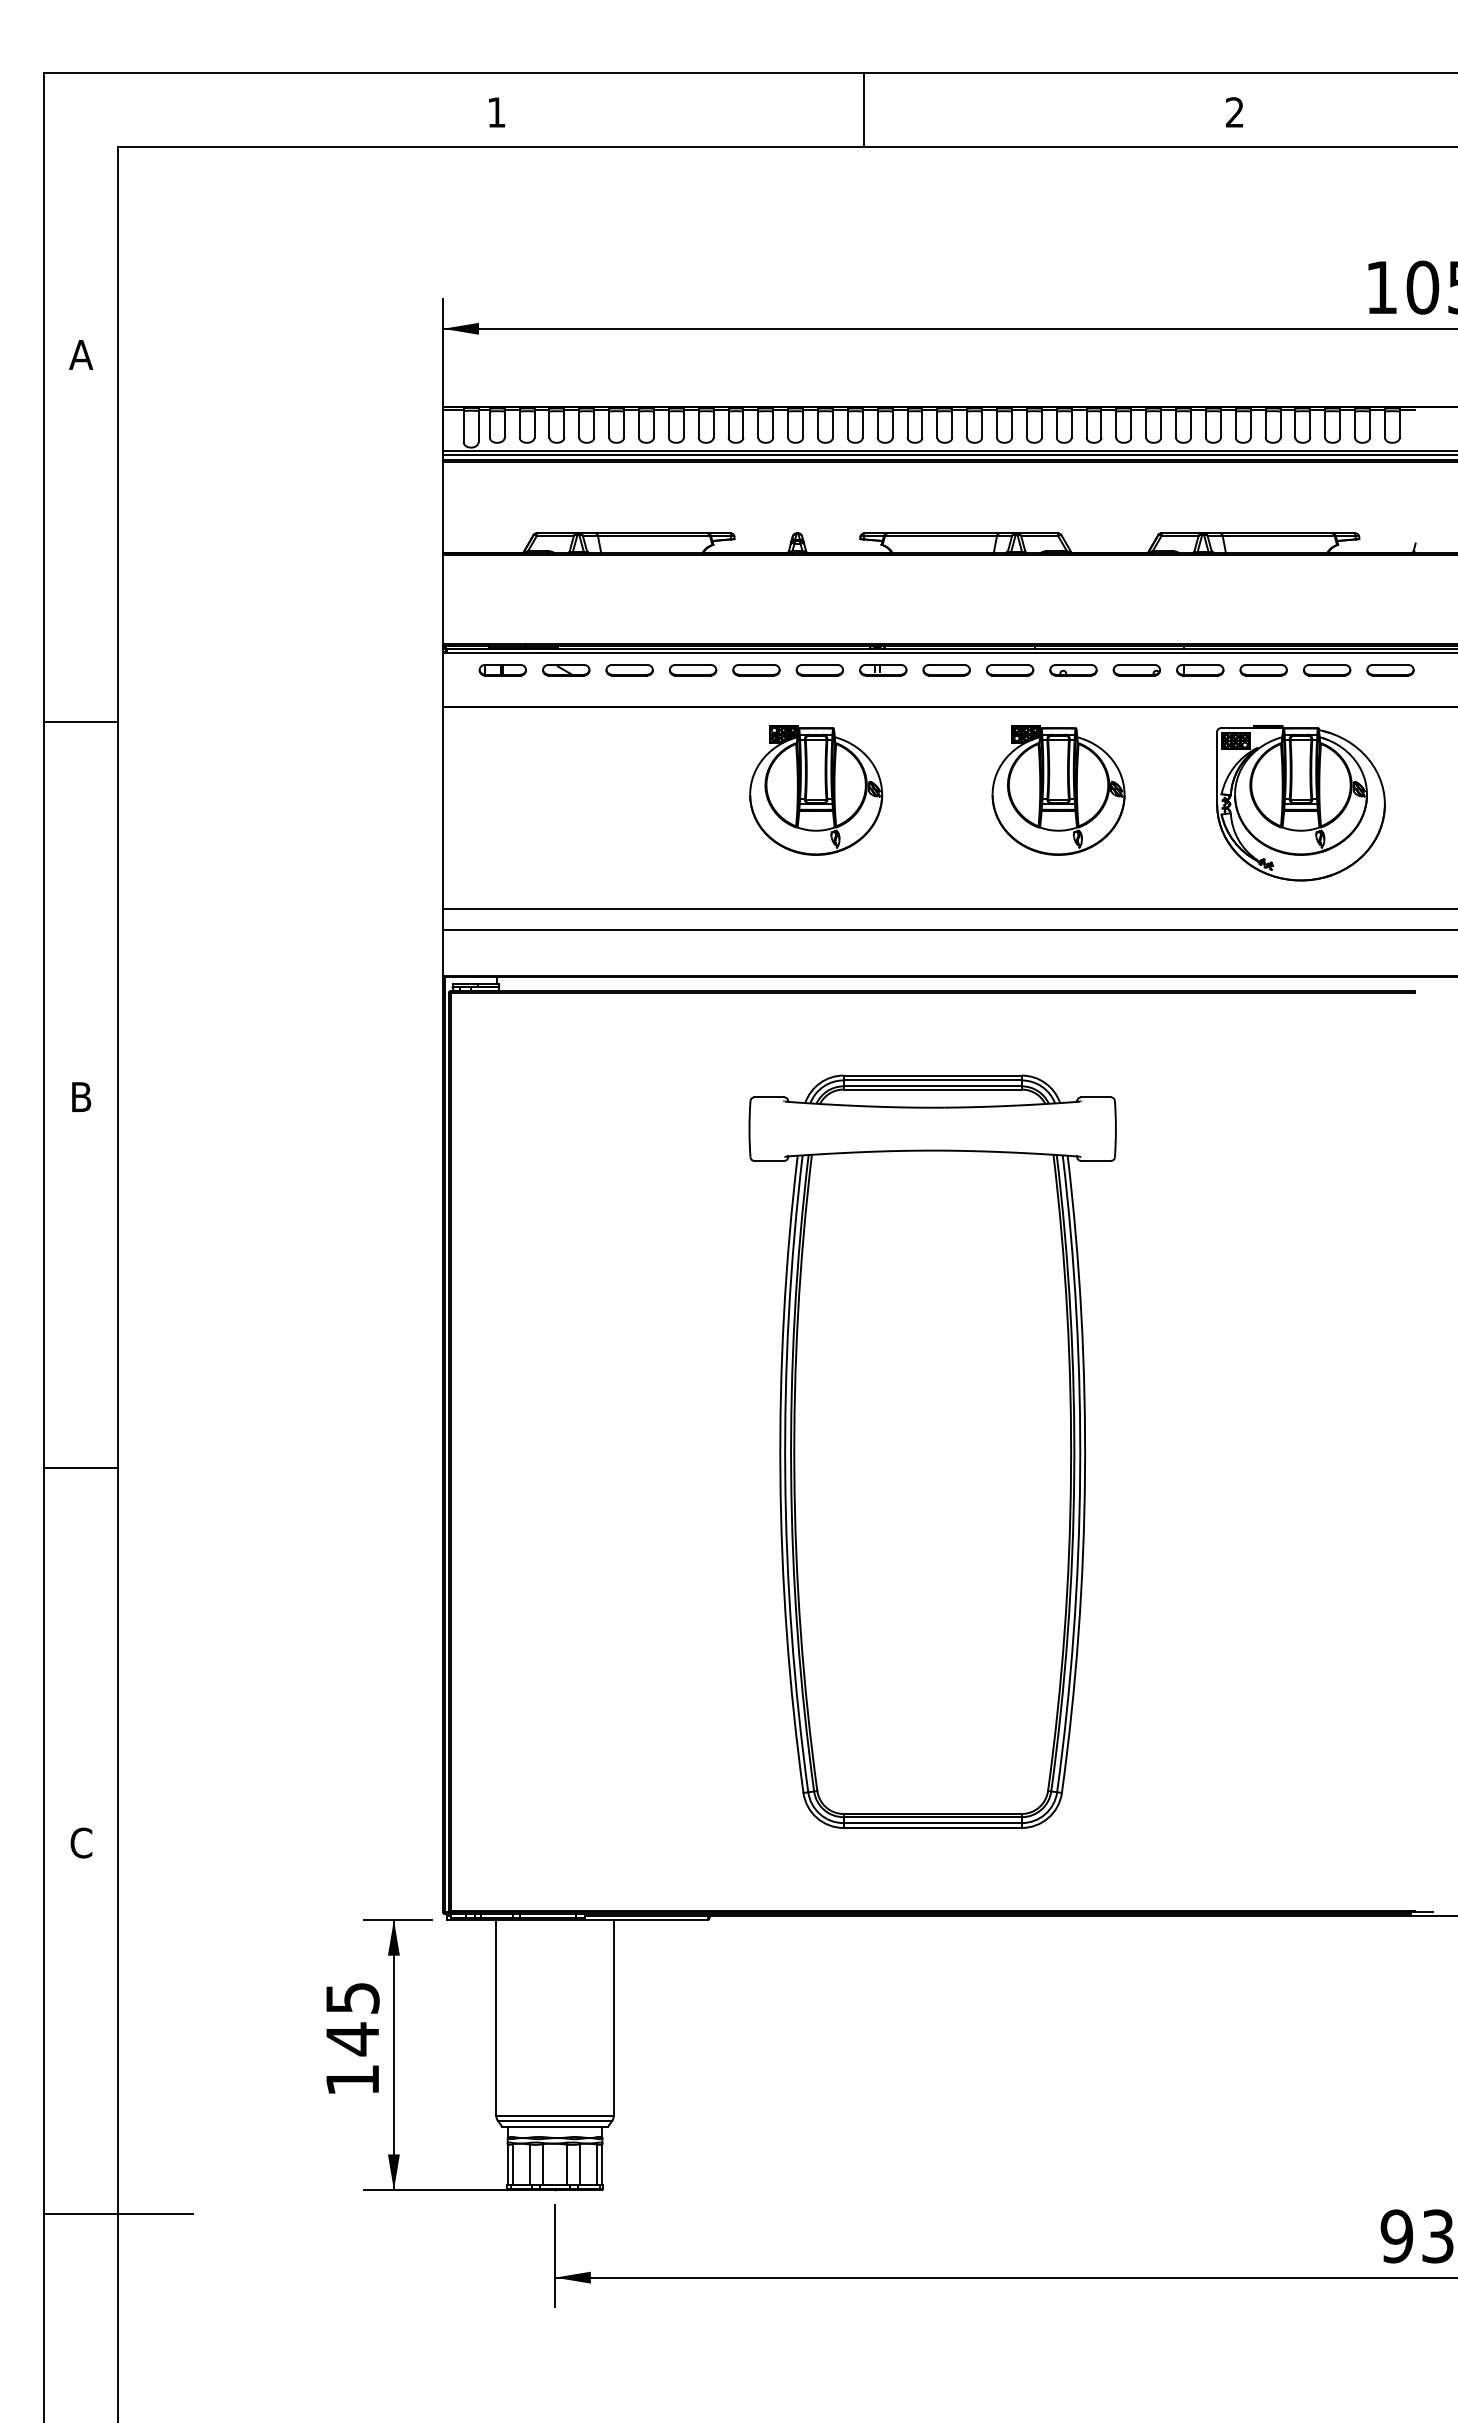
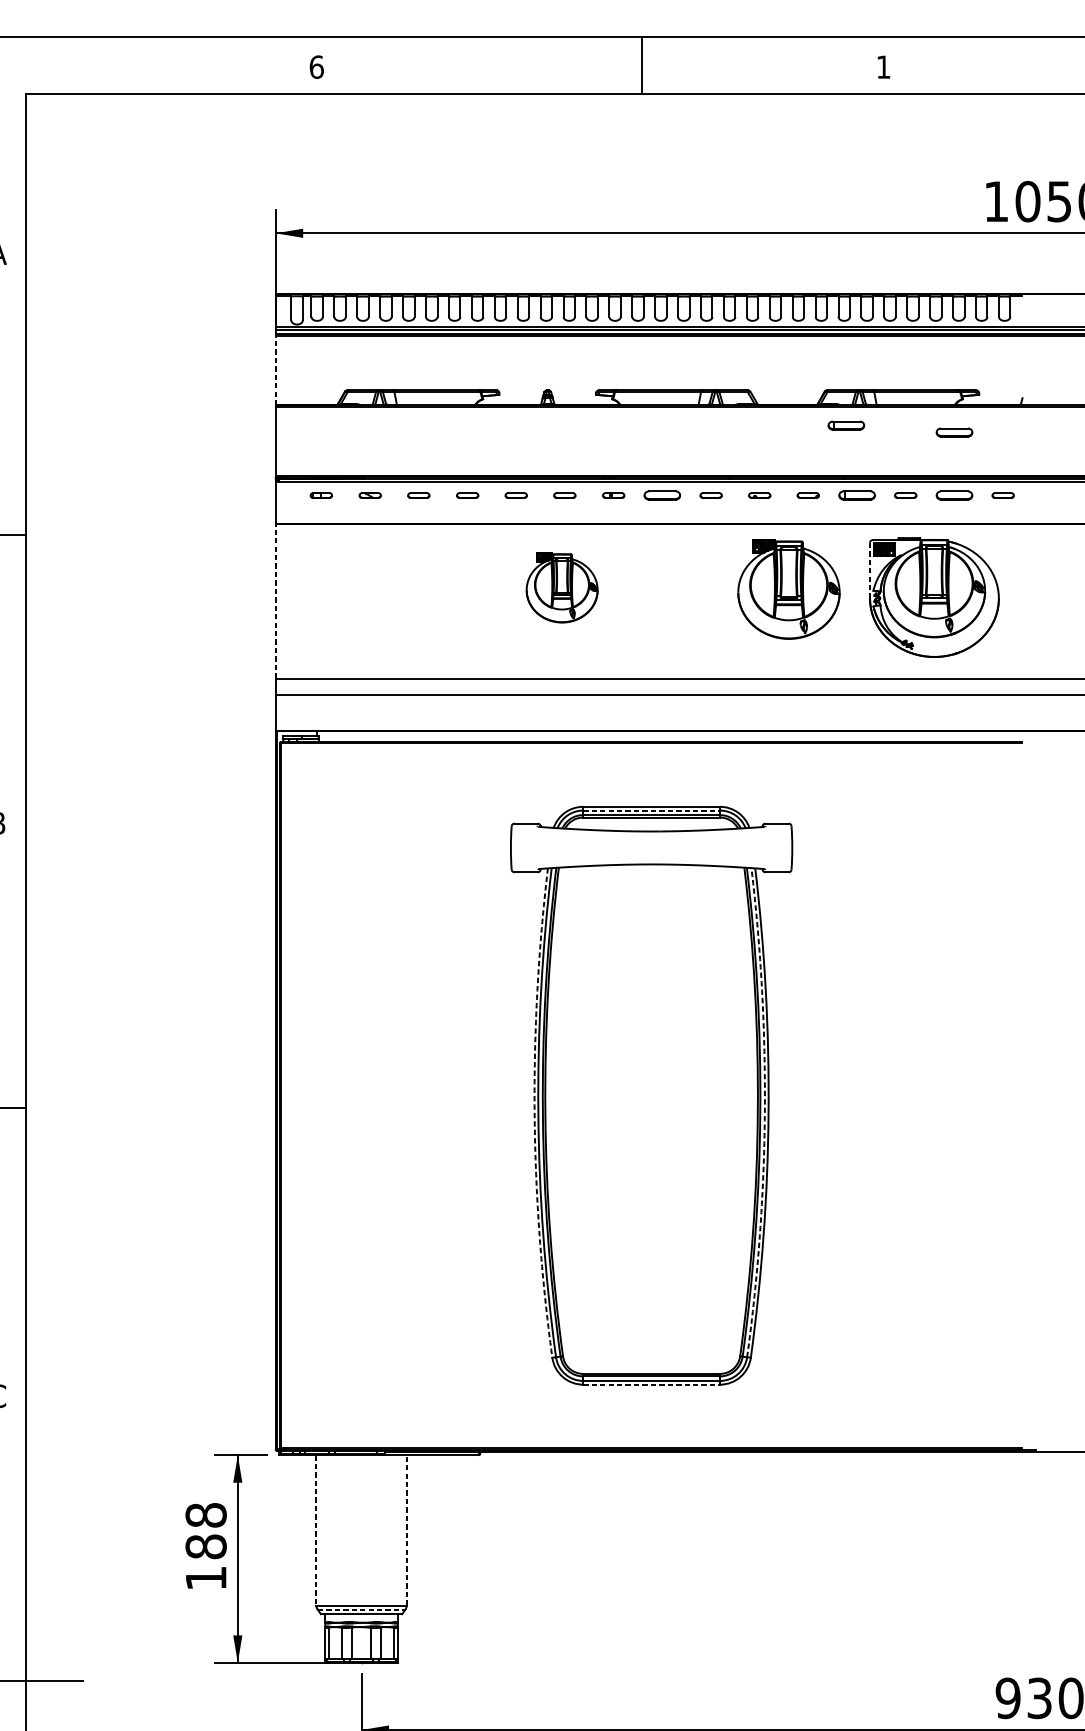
line: (864, 109) -> (642, 64), moved
text: (496, 112) -> (316, 67), 1 -> 6
text: (1234, 112) -> (883, 67), 2 -> 1
line: (443, 507) -> (275, 370), solid -> dashed
part: (1186, 579) -> (846, 425), added
part: (1327, 588) -> (954, 432), added
part: (502, 670) -> (321, 495), size x0.6
part: (566, 670) -> (370, 495), size x0.6
part: (629, 670) -> (418, 495), size x0.6
part: (693, 670) -> (467, 495), size x0.6
part: (756, 670) -> (516, 495), size x0.6
part: (819, 670) -> (564, 495), size x0.6
part: (883, 670) -> (613, 495), size x0.6
part: (1010, 670) -> (711, 495), size x0.6
part: (1073, 670) -> (759, 495), size x0.6
part: (1136, 670) -> (808, 495), size x0.6
part: (1263, 670) -> (905, 495), size x0.6
part: (1390, 670) -> (1003, 495), size x0.6
line: (1217, 768) -> (870, 570), solid -> dashed
part: (816, 790) -> (562, 587), size x0.7
part: (1058, 790) -> (788, 589), moved
line: (443, 808) -> (275, 601), solid -> dashed
line: (933, 1080) -> (652, 810), solid -> dashed
arc: (1080, 1473) -> (765, 1112), solid -> dashed
arc: (780, 1474) -> (534, 1113), solid -> dashed
line: (933, 1827) -> (652, 1384), solid -> dashed
line: (496, 2017) -> (316, 1530), solid -> dashed
line: (613, 2017) -> (406, 1530), solid -> dashed
text: (352, 2019) -> (206, 1531), 145 -> 188
line: (555, 2121) -> (361, 1610), solid -> dashed

